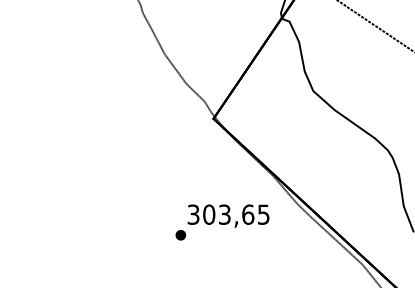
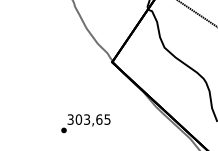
text: (221, 222) -> (85, 123), moved

